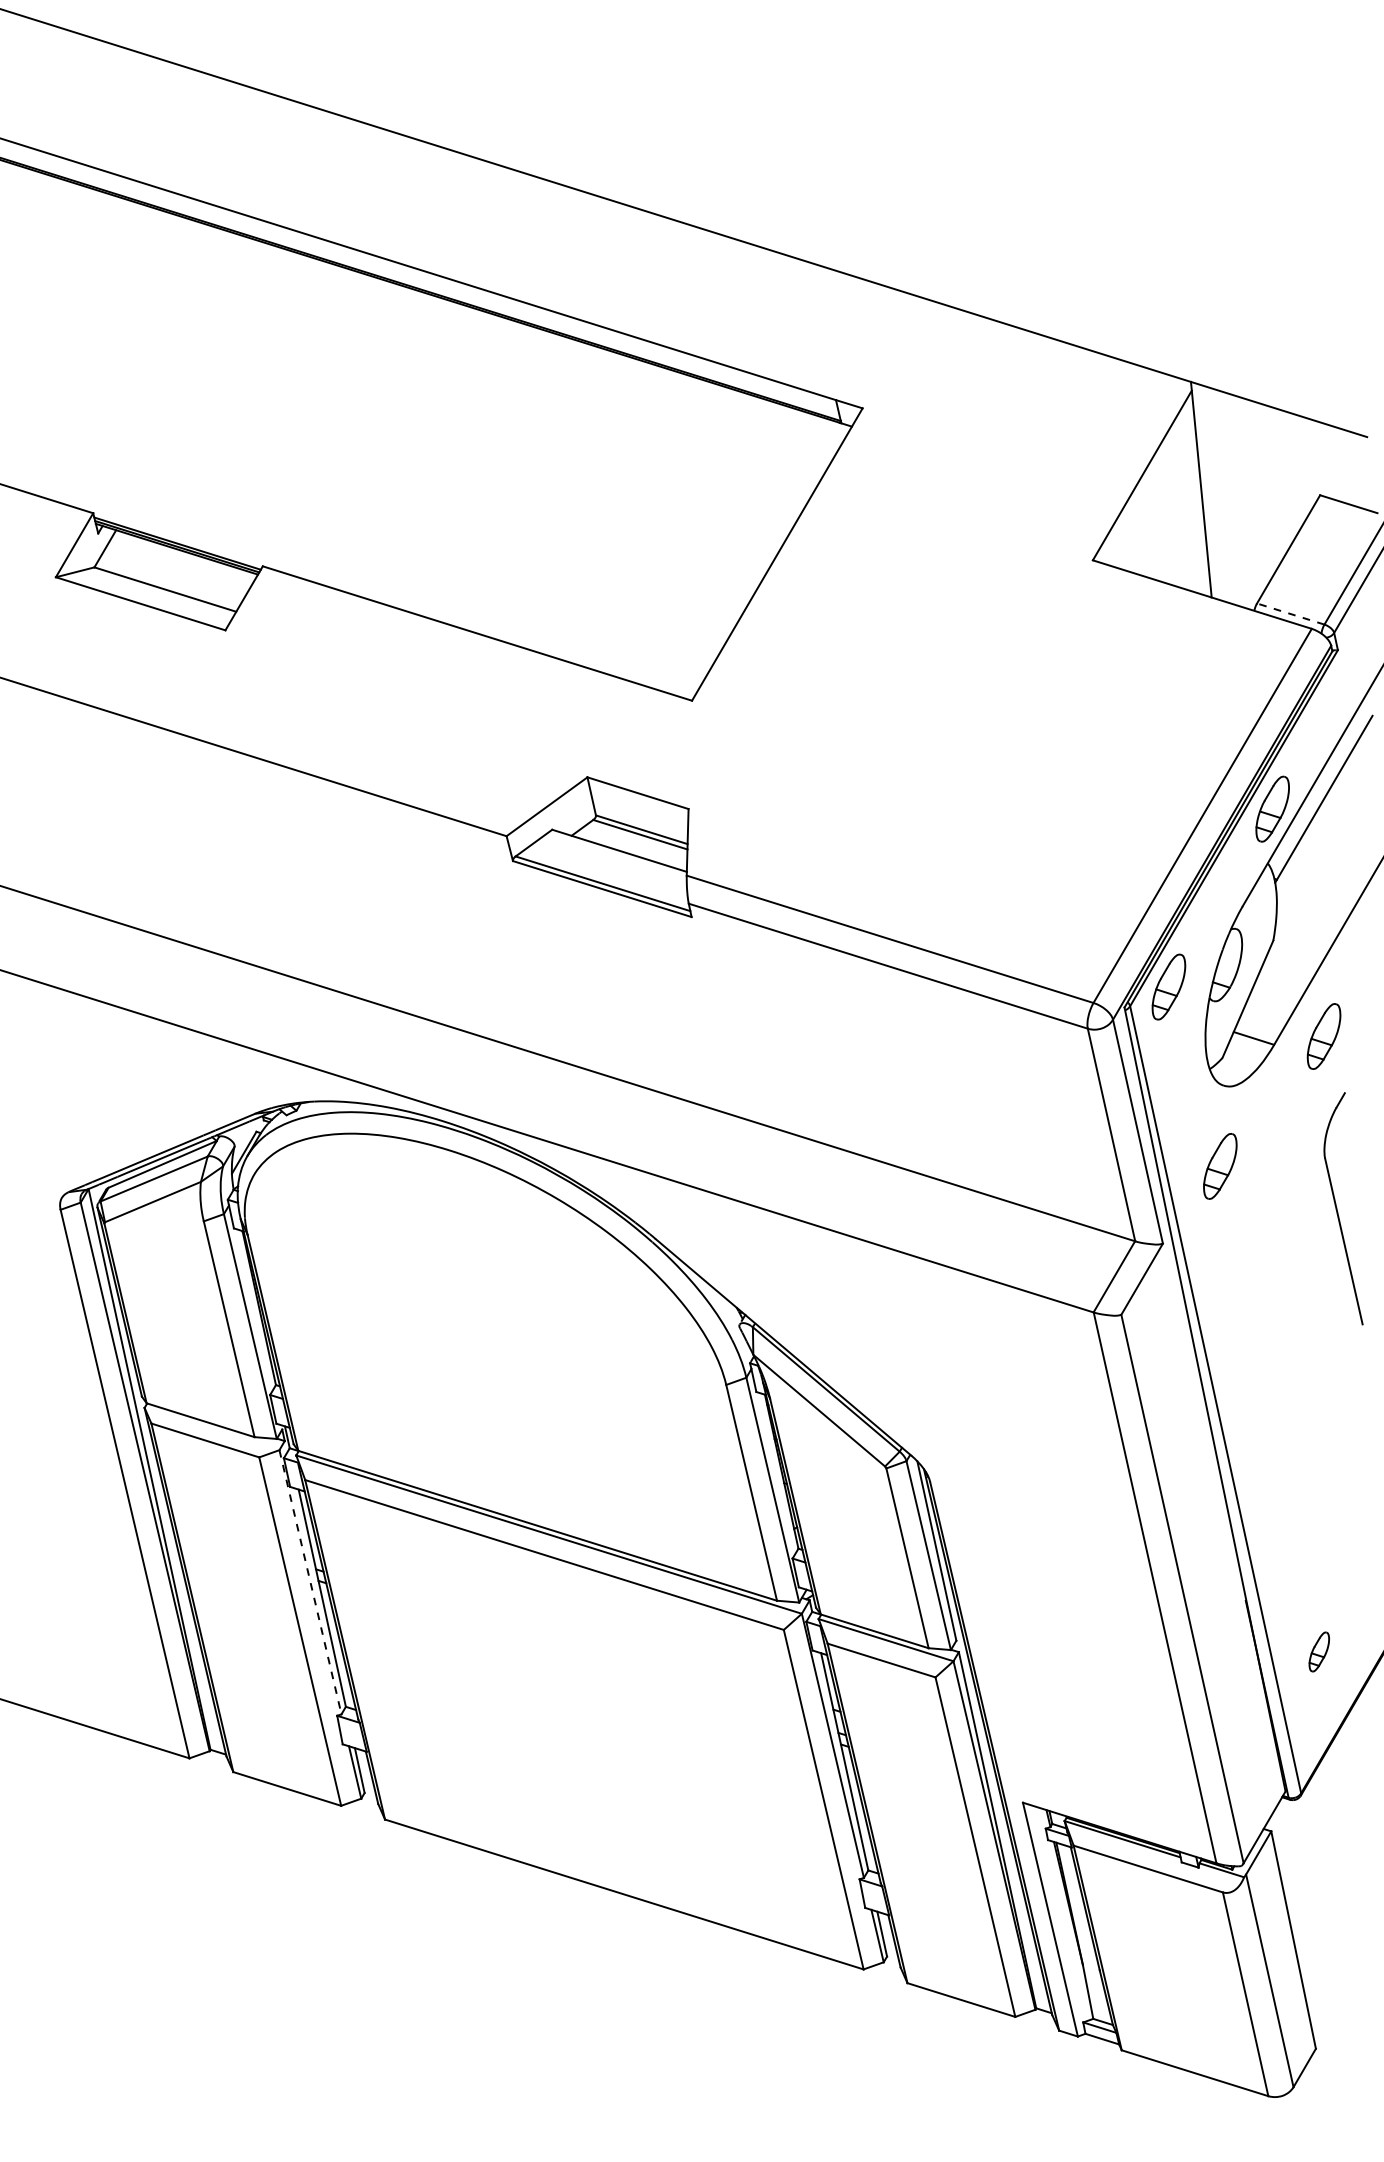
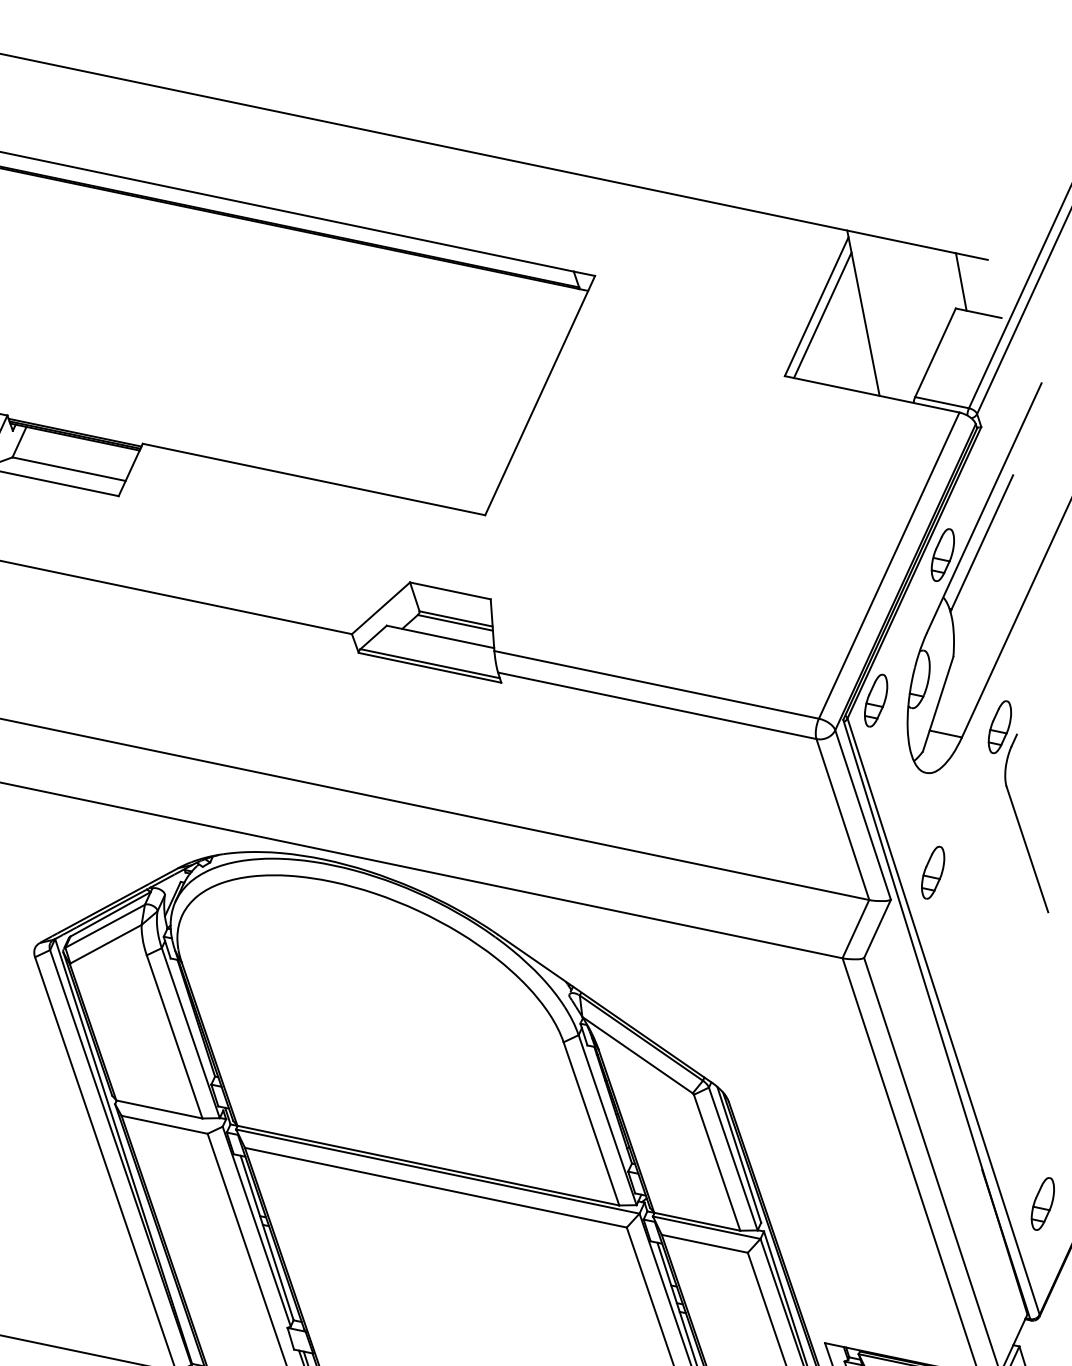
line: (1330, 461) -> (961, 281), added
line: (1148, 486) -> (822, 314), added
line: (1290, 613) -> (941, 402), dashed -> solid
part: (1220, 1166) -> (933, 872), moved
part: (1343, 1208) -> (1024, 824), moved
line: (310, 1582) -> (256, 1226), dashed -> solid
part: (1319, 1651) -> (1043, 1203), size x1.67

